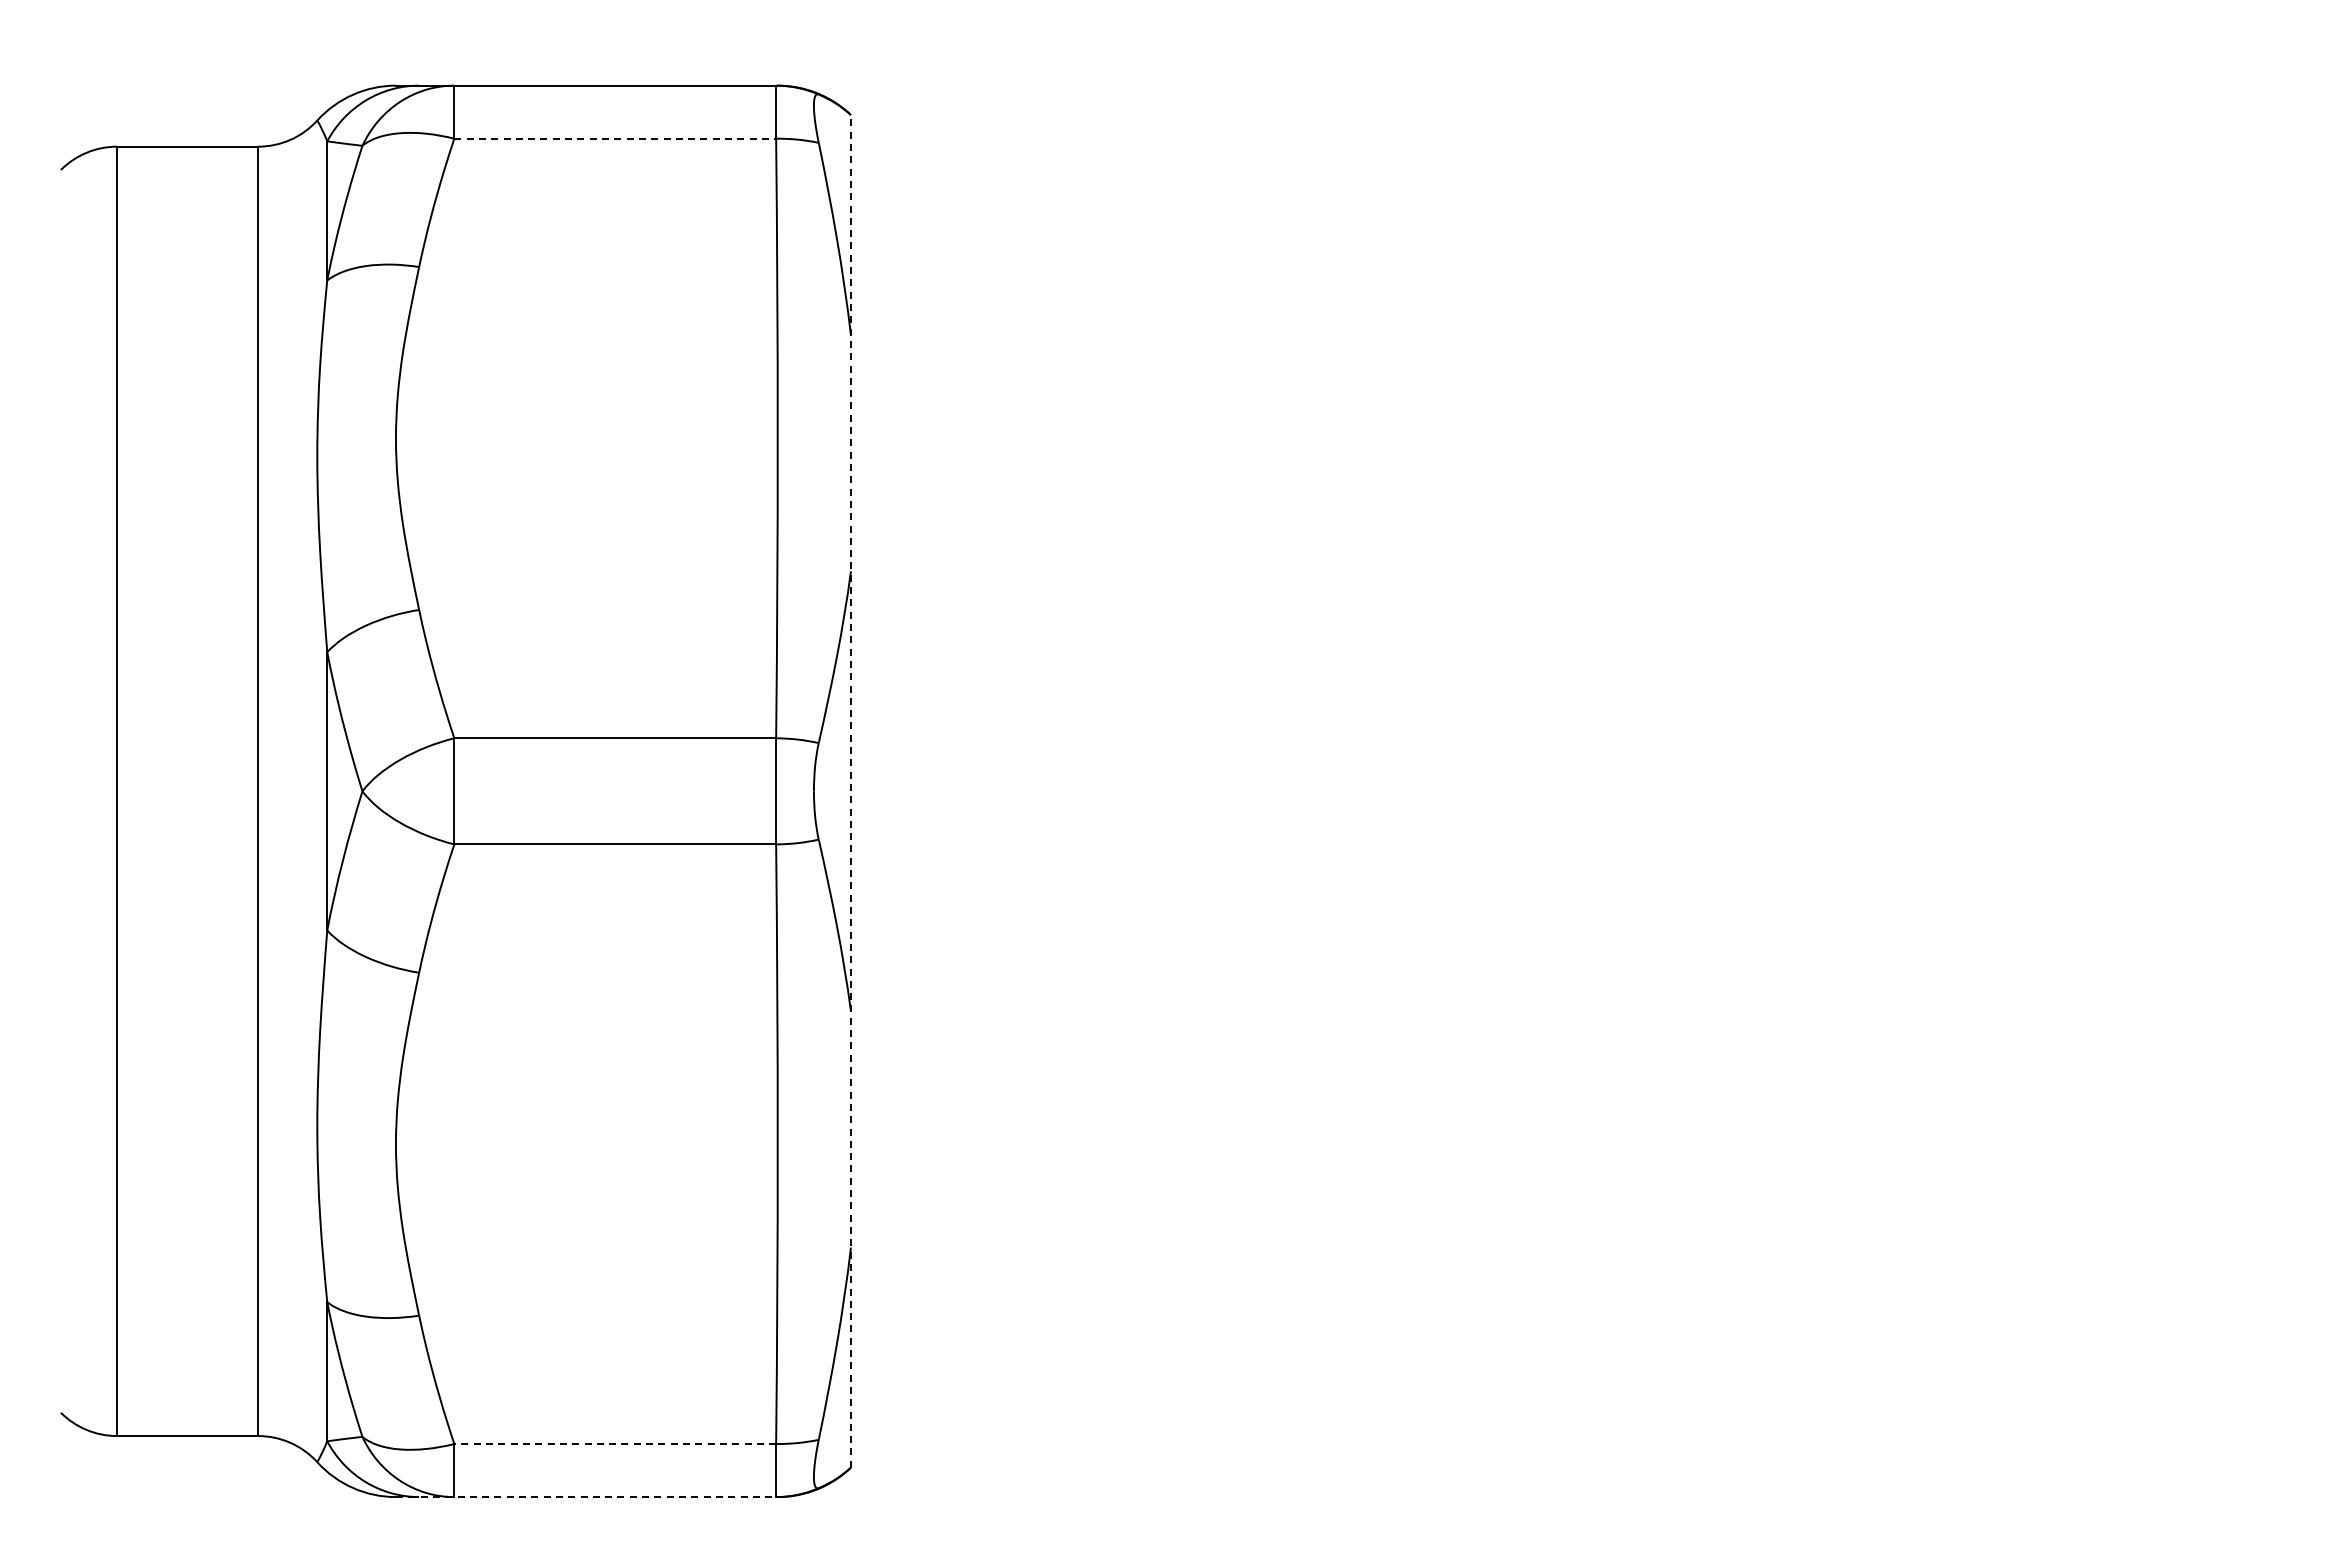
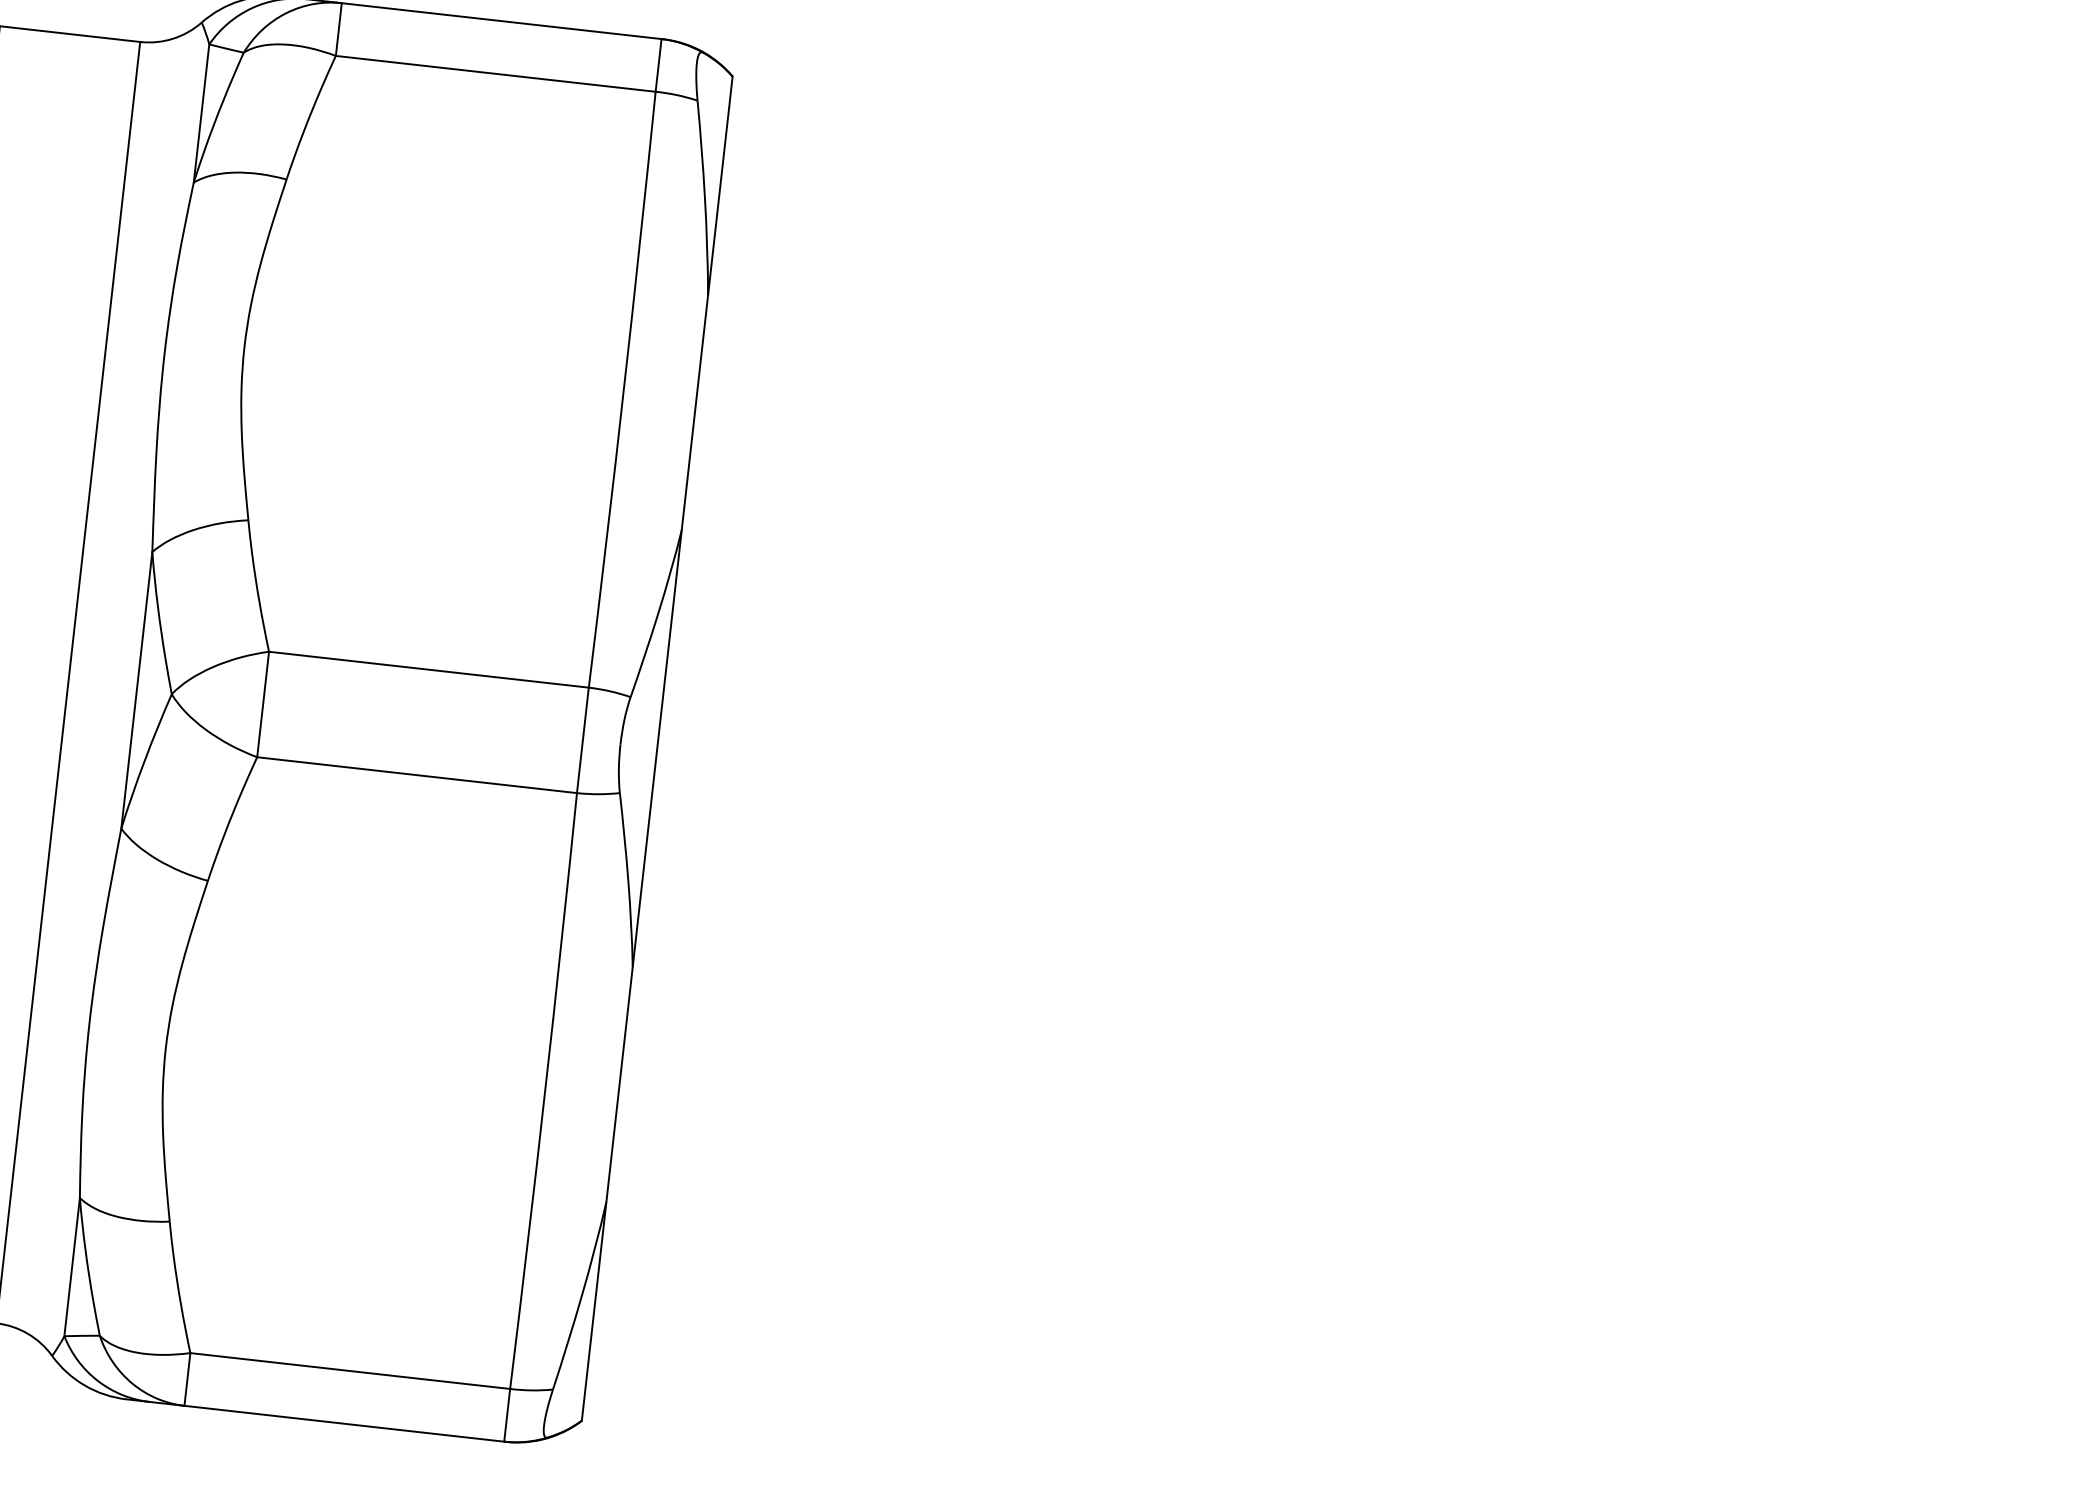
line: (615, 138) -> (496, 73), dashed -> solid
line: (850, 790) -> (656, 747), dashed -> solid
line: (615, 1444) -> (350, 1371), dashed -> solid
line: (586, 1497) -> (315, 1420), dashed -> solid

